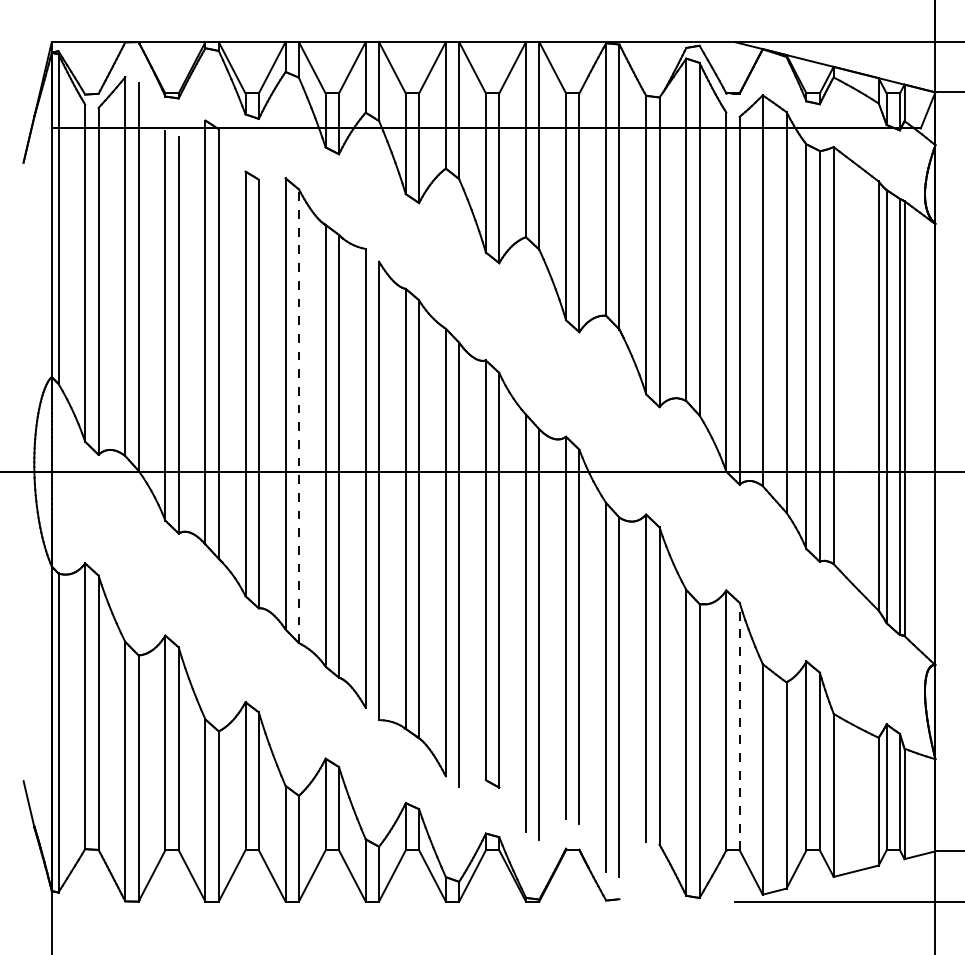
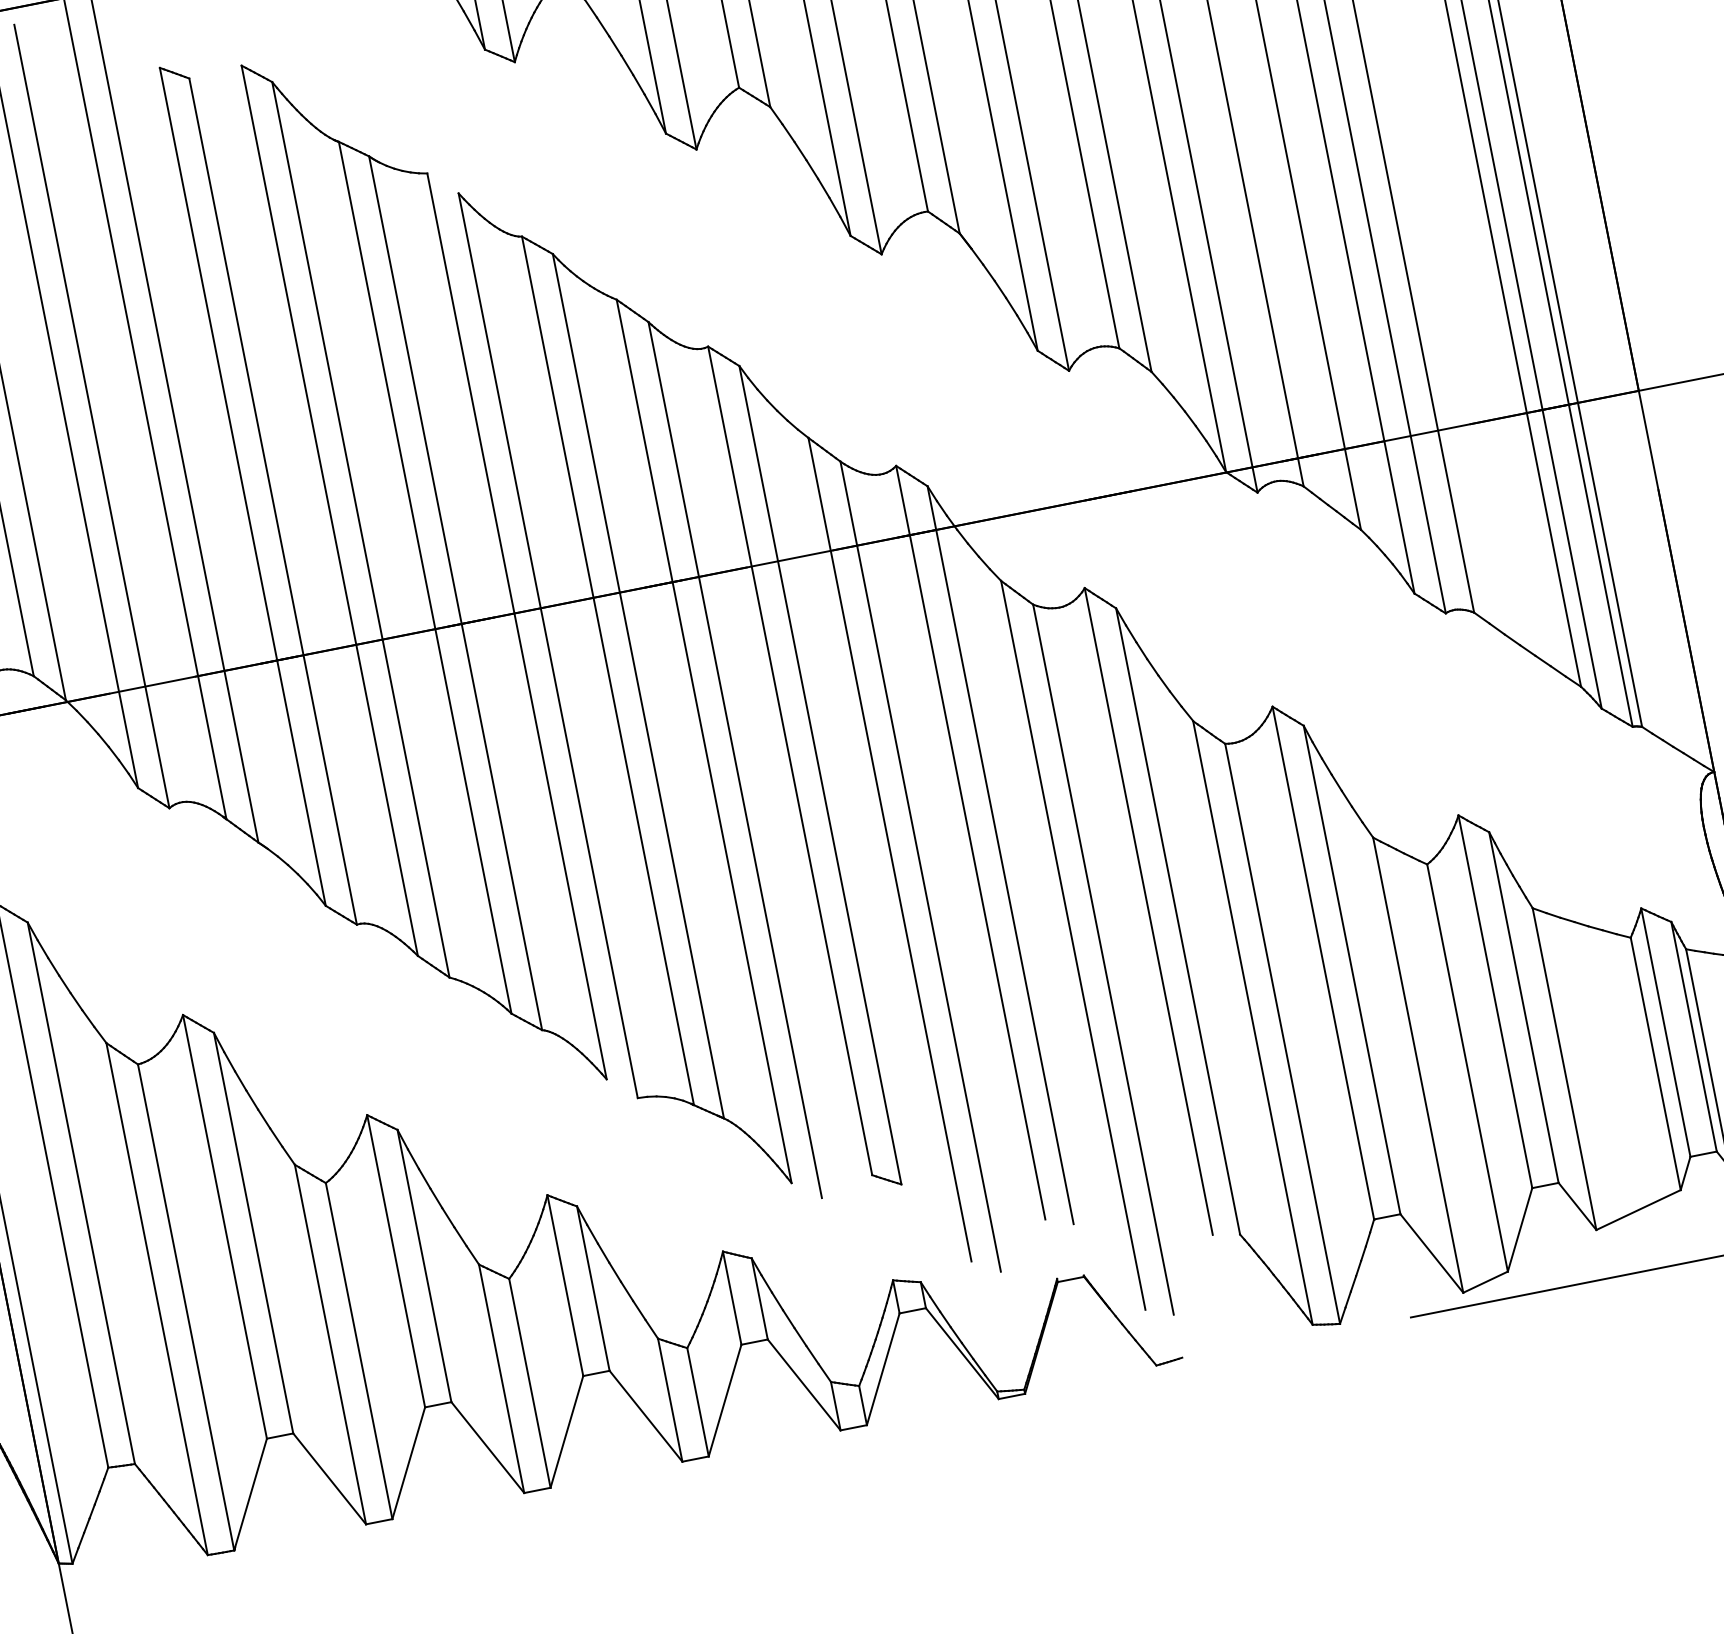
line: (298, 416) -> (360, 530), dashed -> solid
line: (739, 726) -> (1351, 969), dashed -> solid

